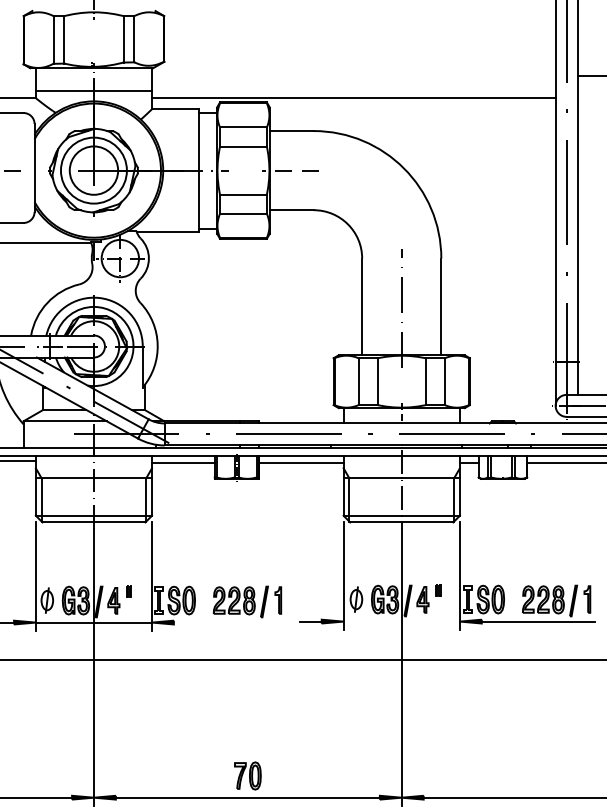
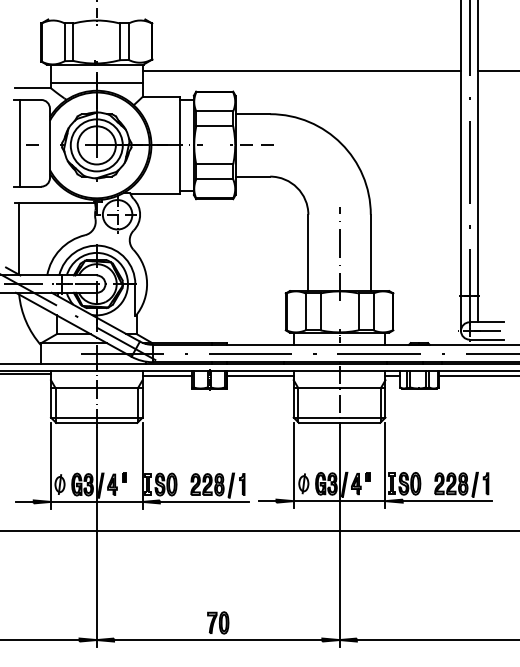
line: (353, 97) -> (301, 70), moved
line: (229, 622) -> (203, 501), added
line: (401, 622) -> (339, 501), added

